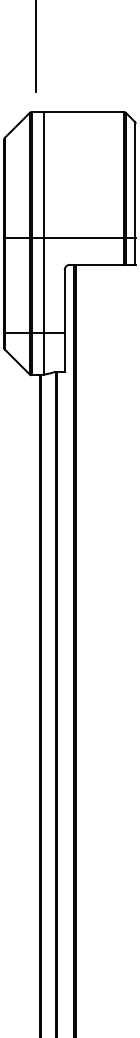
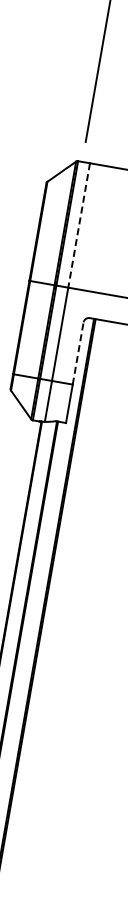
line: (43, 175) -> (78, 225), solid -> dashed
line: (64, 301) -> (77, 353), solid -> dashed

